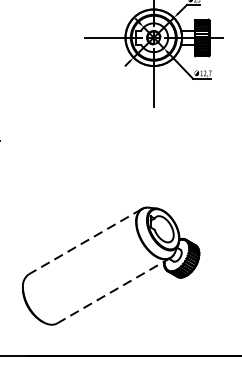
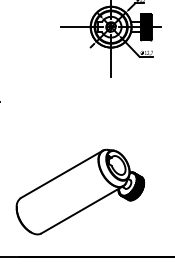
line: (84, 241) -> (61, 174), dashed -> solid
line: (114, 290) -> (82, 209), dashed -> solid

